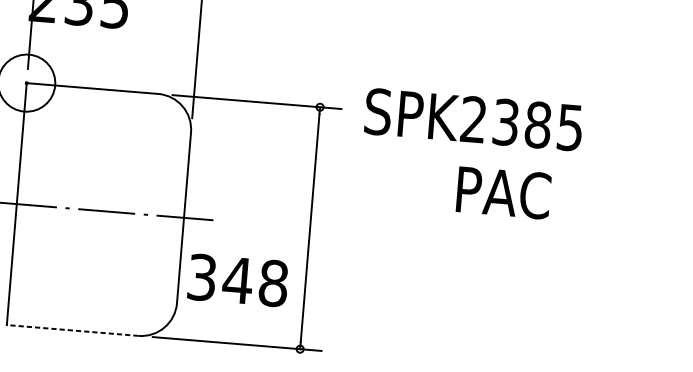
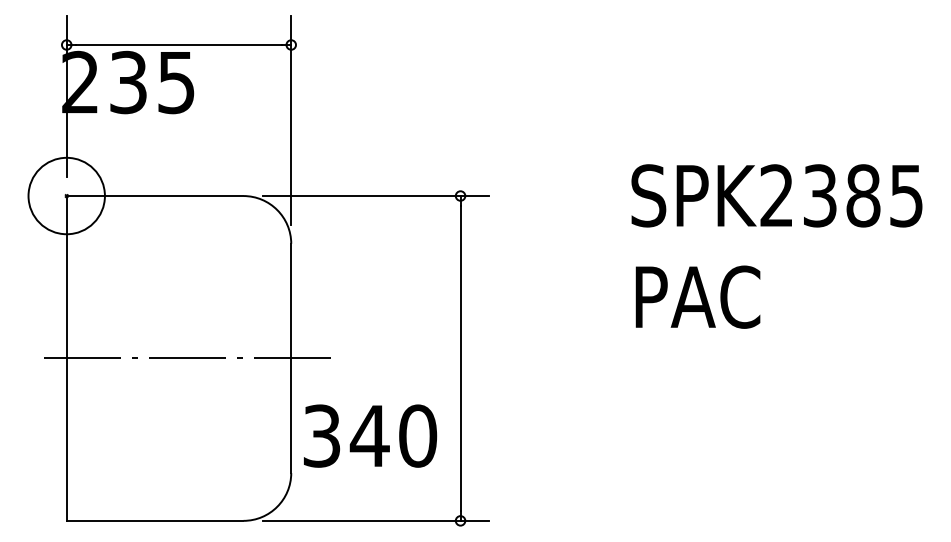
text: (473, 119) -> (776, 195), moved
text: (503, 192) -> (697, 296), moved
text: (274, 283) -> (418, 435), 348 -> 340
line: (72, 330) -> (154, 520), dashed -> solid

